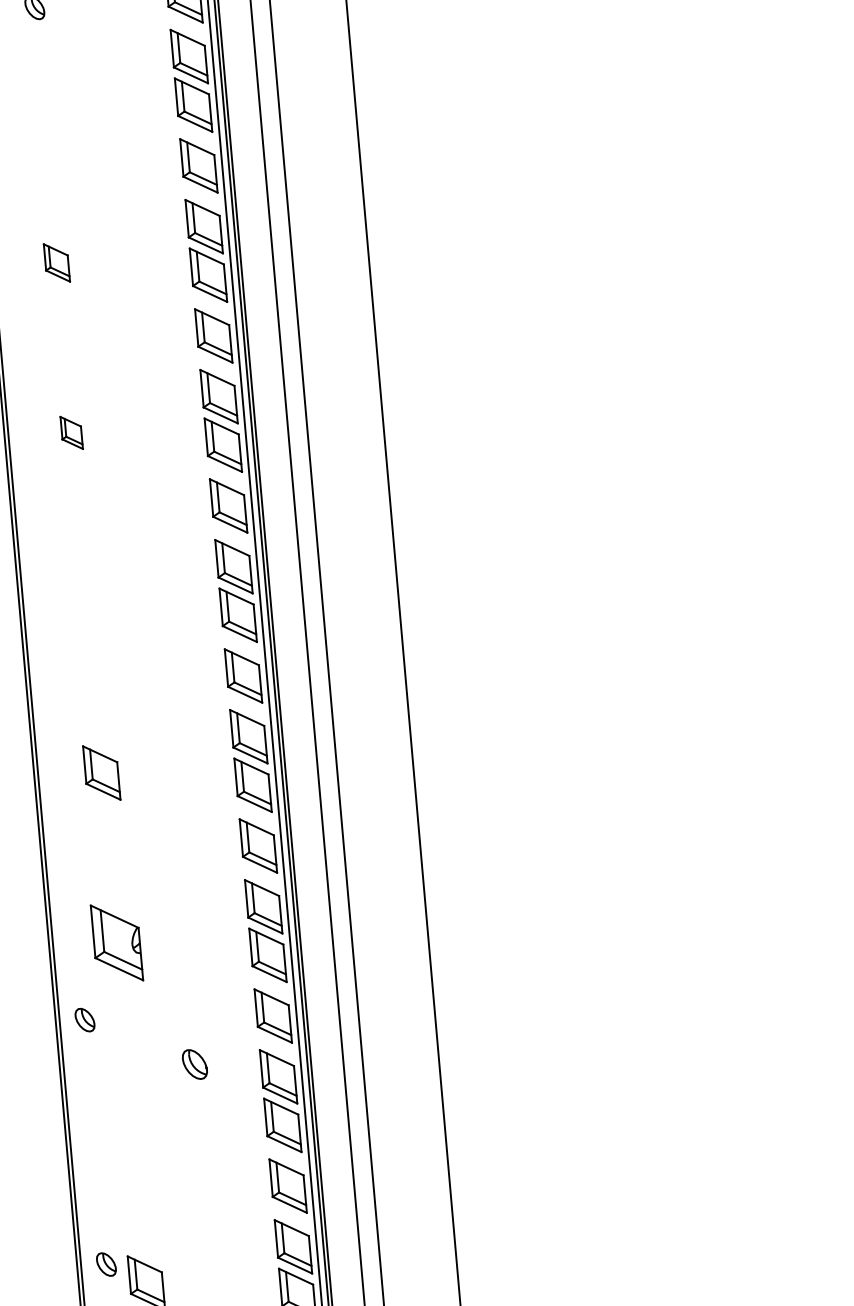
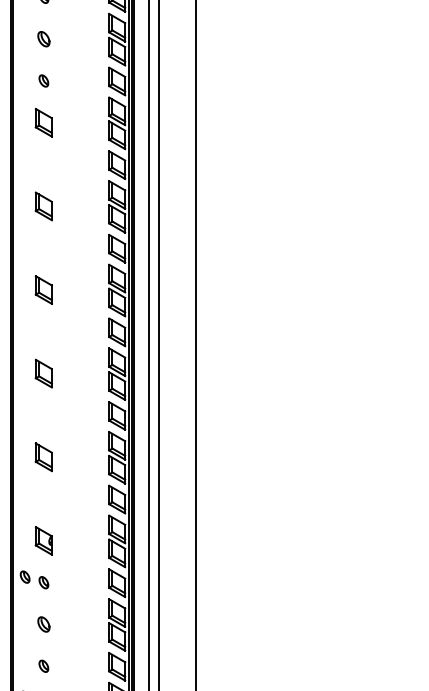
part: (41, 92) -> (43, 122), added
part: (56, 263) -> (43, 206), size x1.43
part: (71, 431) -> (43, 289), size x1.67
part: (86, 602) -> (43, 373), added
part: (115, 942) -> (43, 540), size x0.71
part: (123, 1027) -> (43, 582), added
part: (194, 1064) -> (43, 624), moved
part: (138, 1196) -> (43, 665), added

